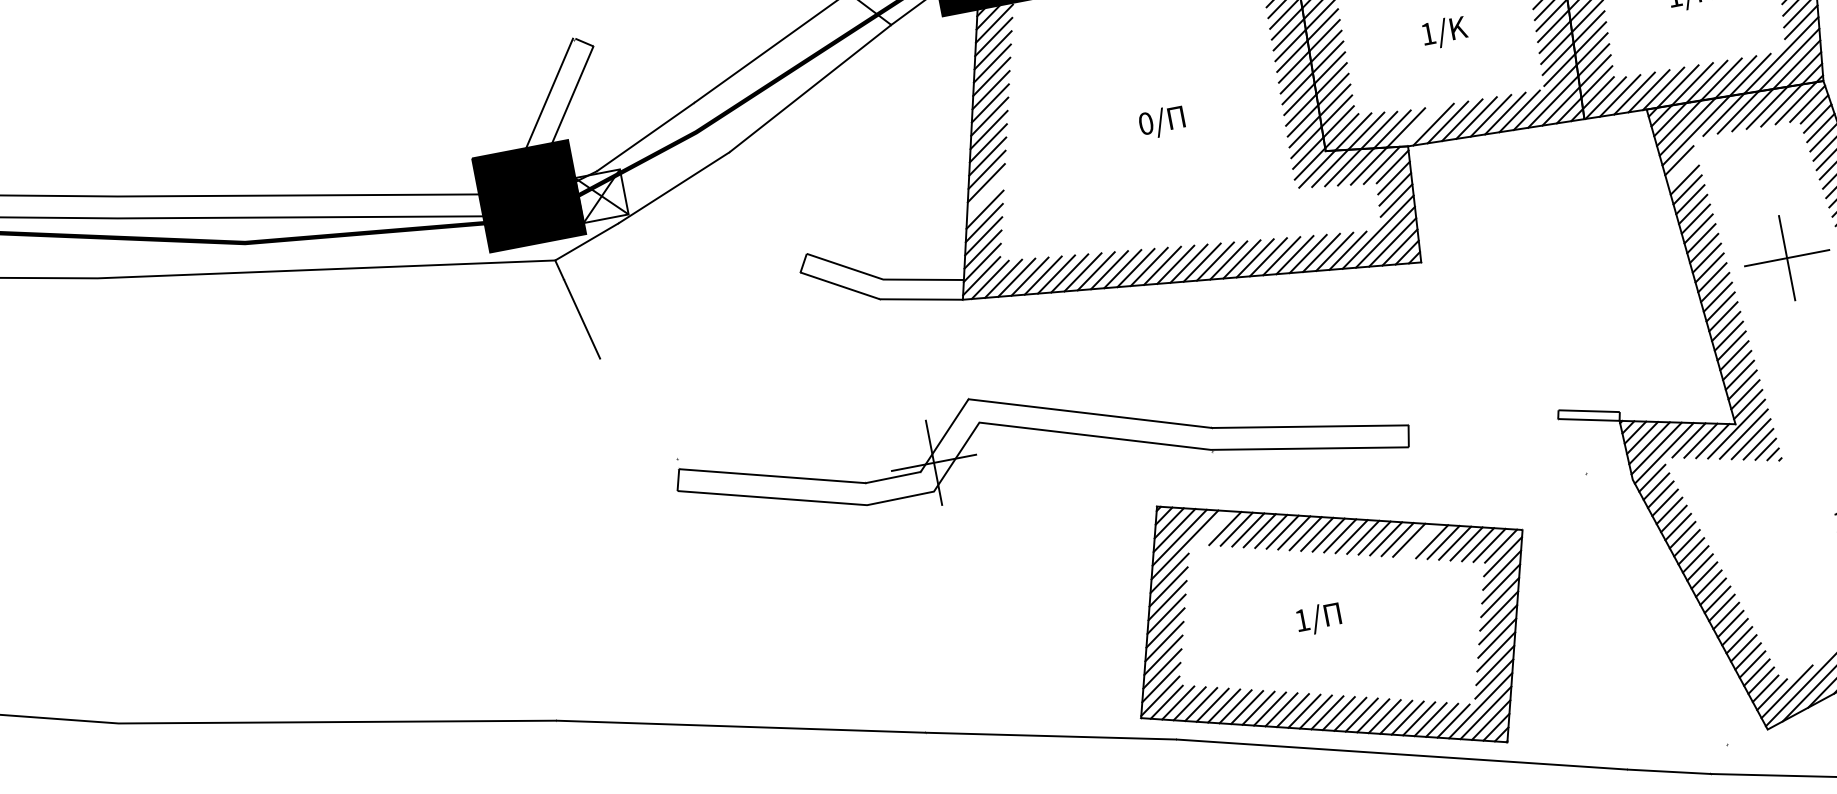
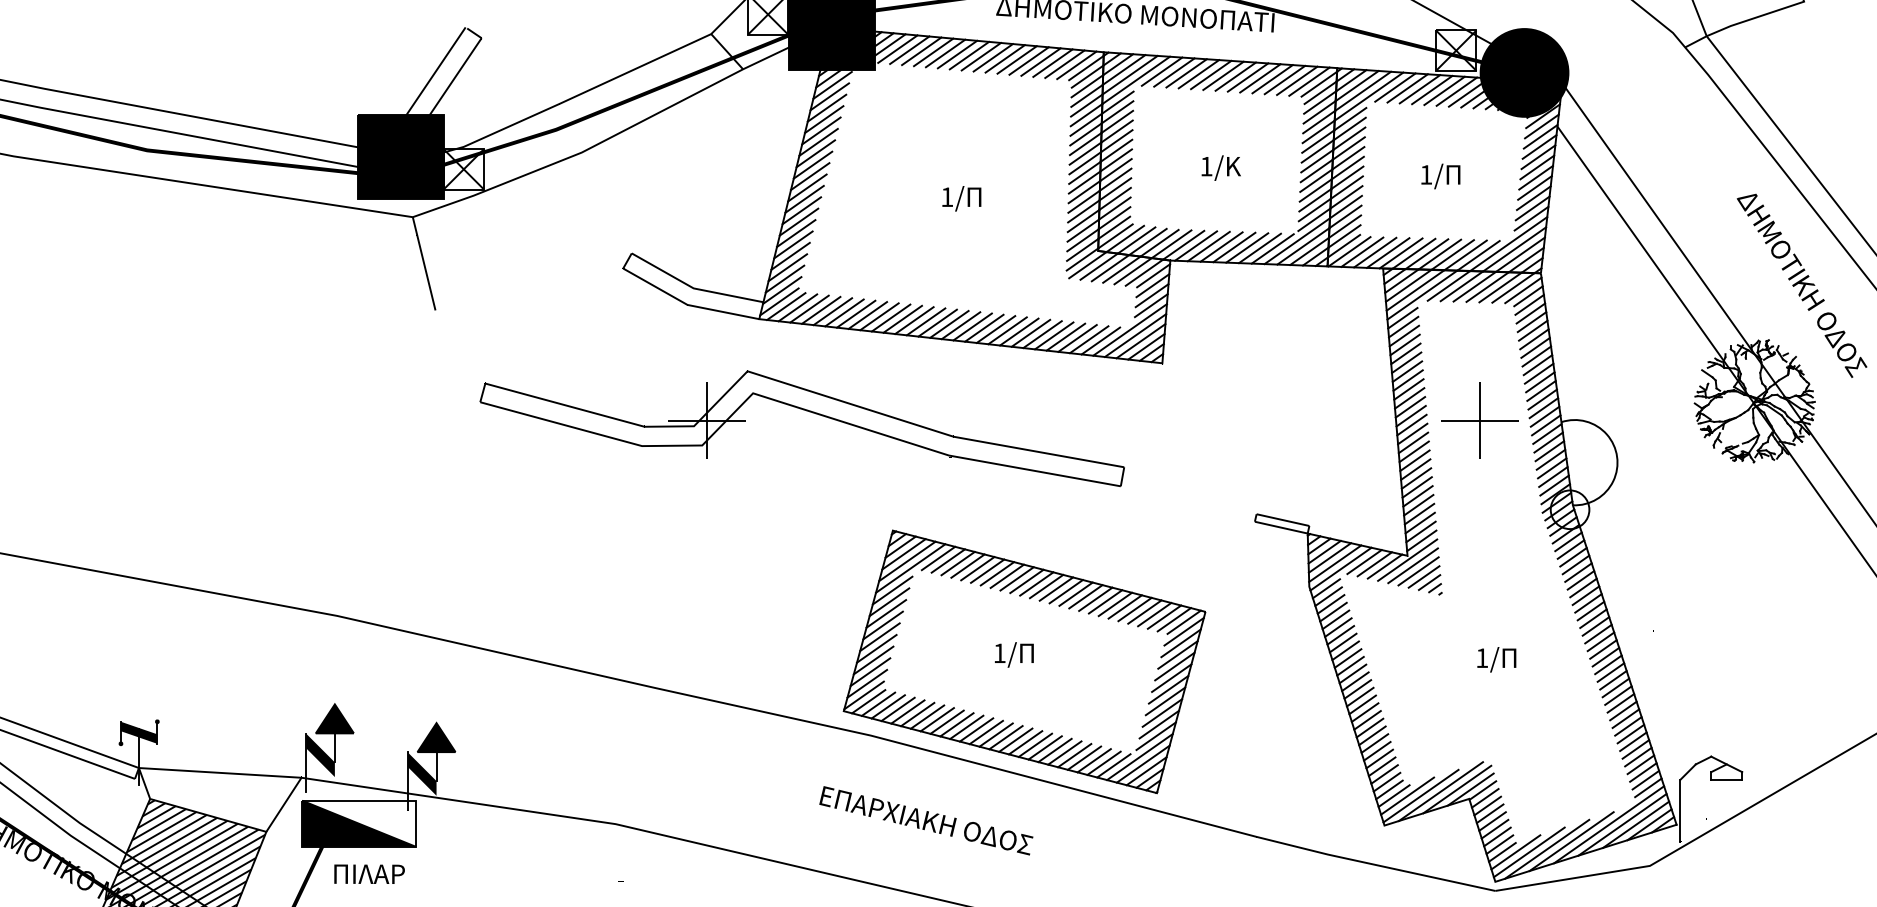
text: (1146, 123) -> (947, 197), 0 -> 1
line: (1419, 125) -> (1183, 244), added
line: (1681, 169) -> (1403, 326), added
line: (984, 196) -> (795, 233), added
part: (1042, 431) -> (806, 411), moved
line: (1213, 527) -> (938, 558), added
line: (1420, 541) -> (1115, 604), added

